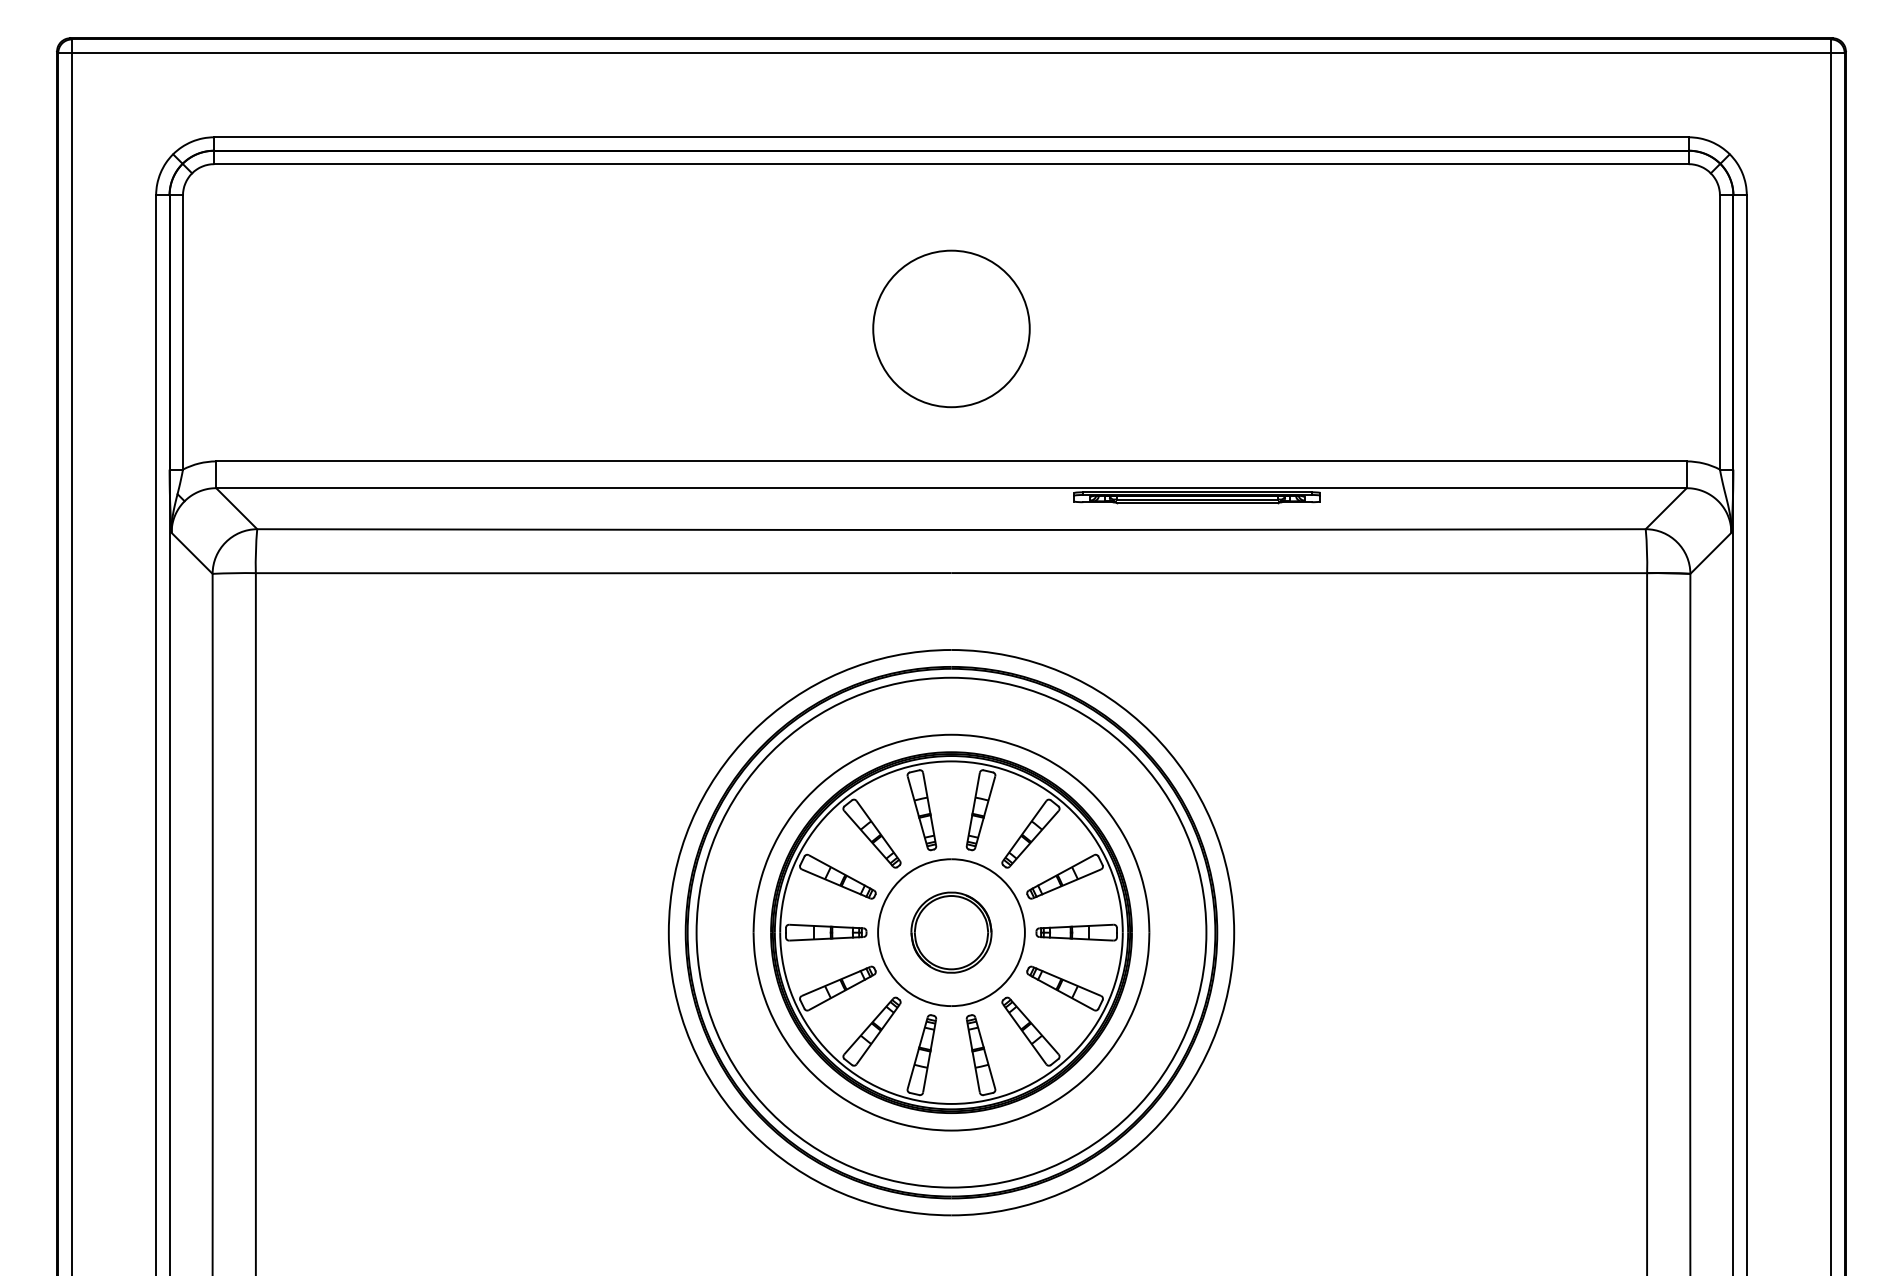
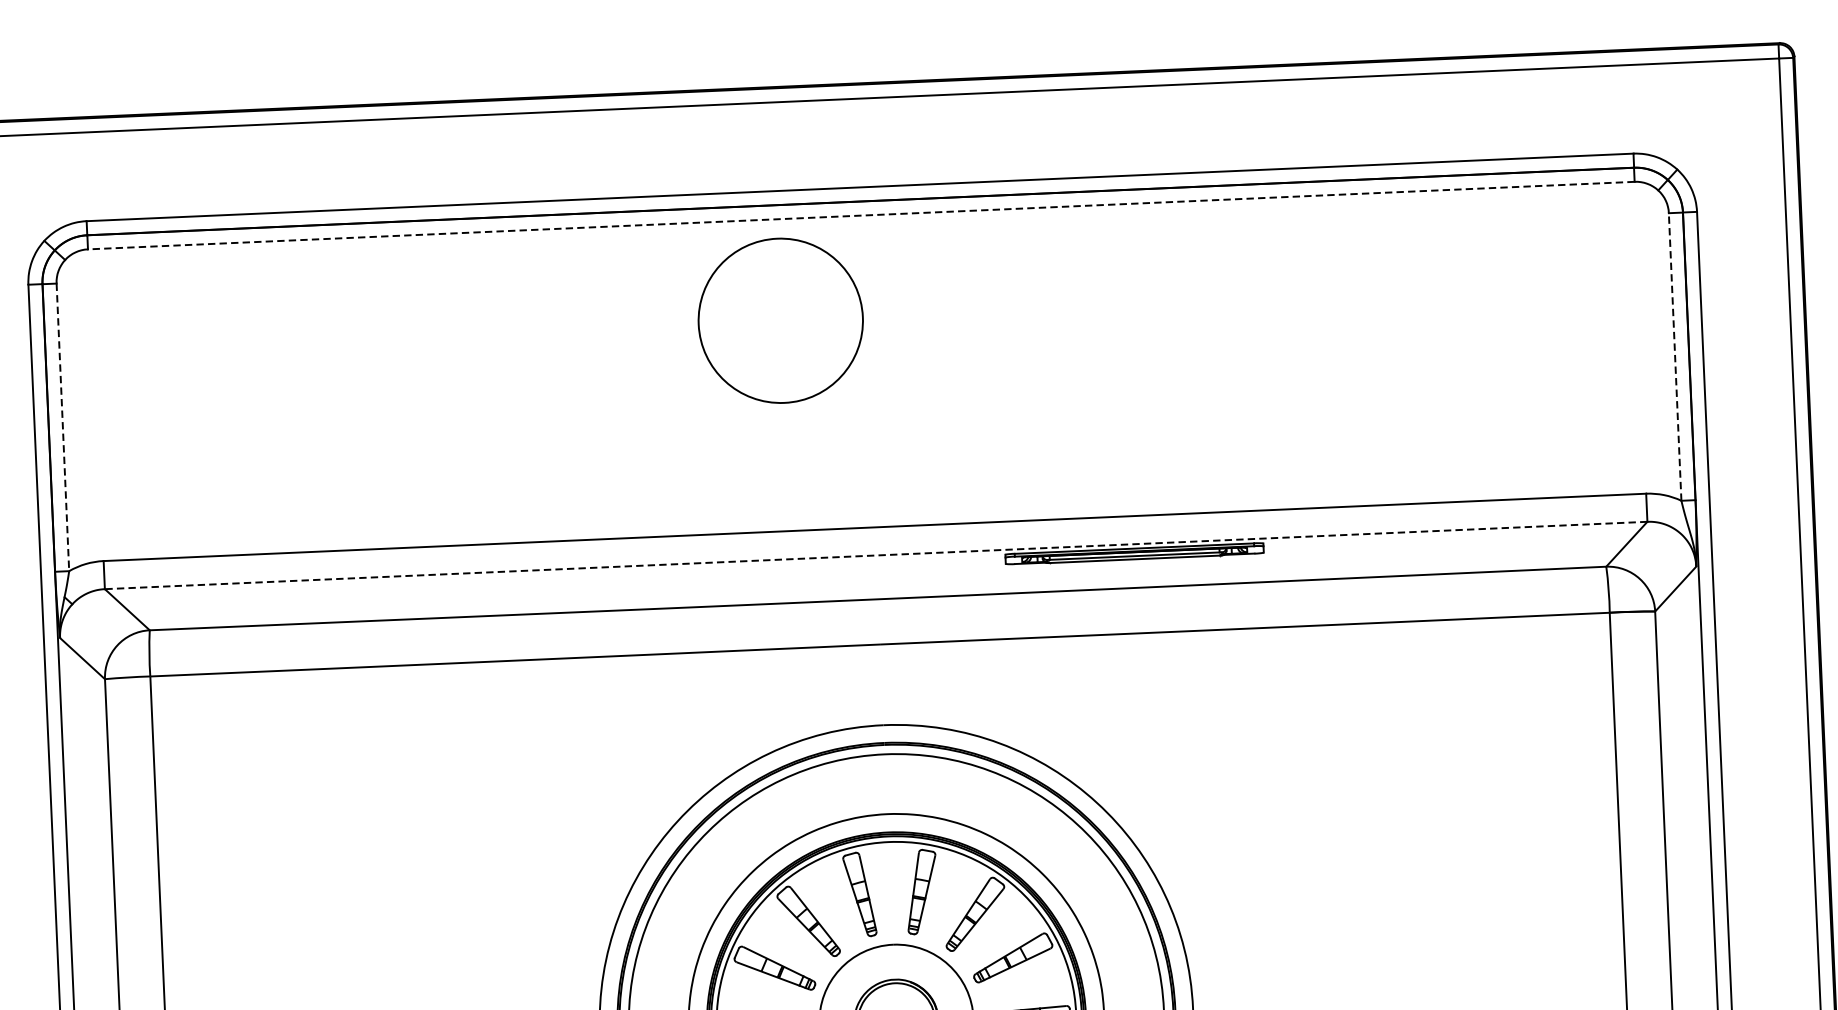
line: (950, 164) -> (860, 215), solid -> dashed
circle: (951, 328) -> (780, 320), moved
line: (1719, 332) -> (1674, 356), solid -> dashed
line: (183, 333) -> (63, 428), solid -> dashed
line: (950, 488) -> (875, 555), solid -> dashed

